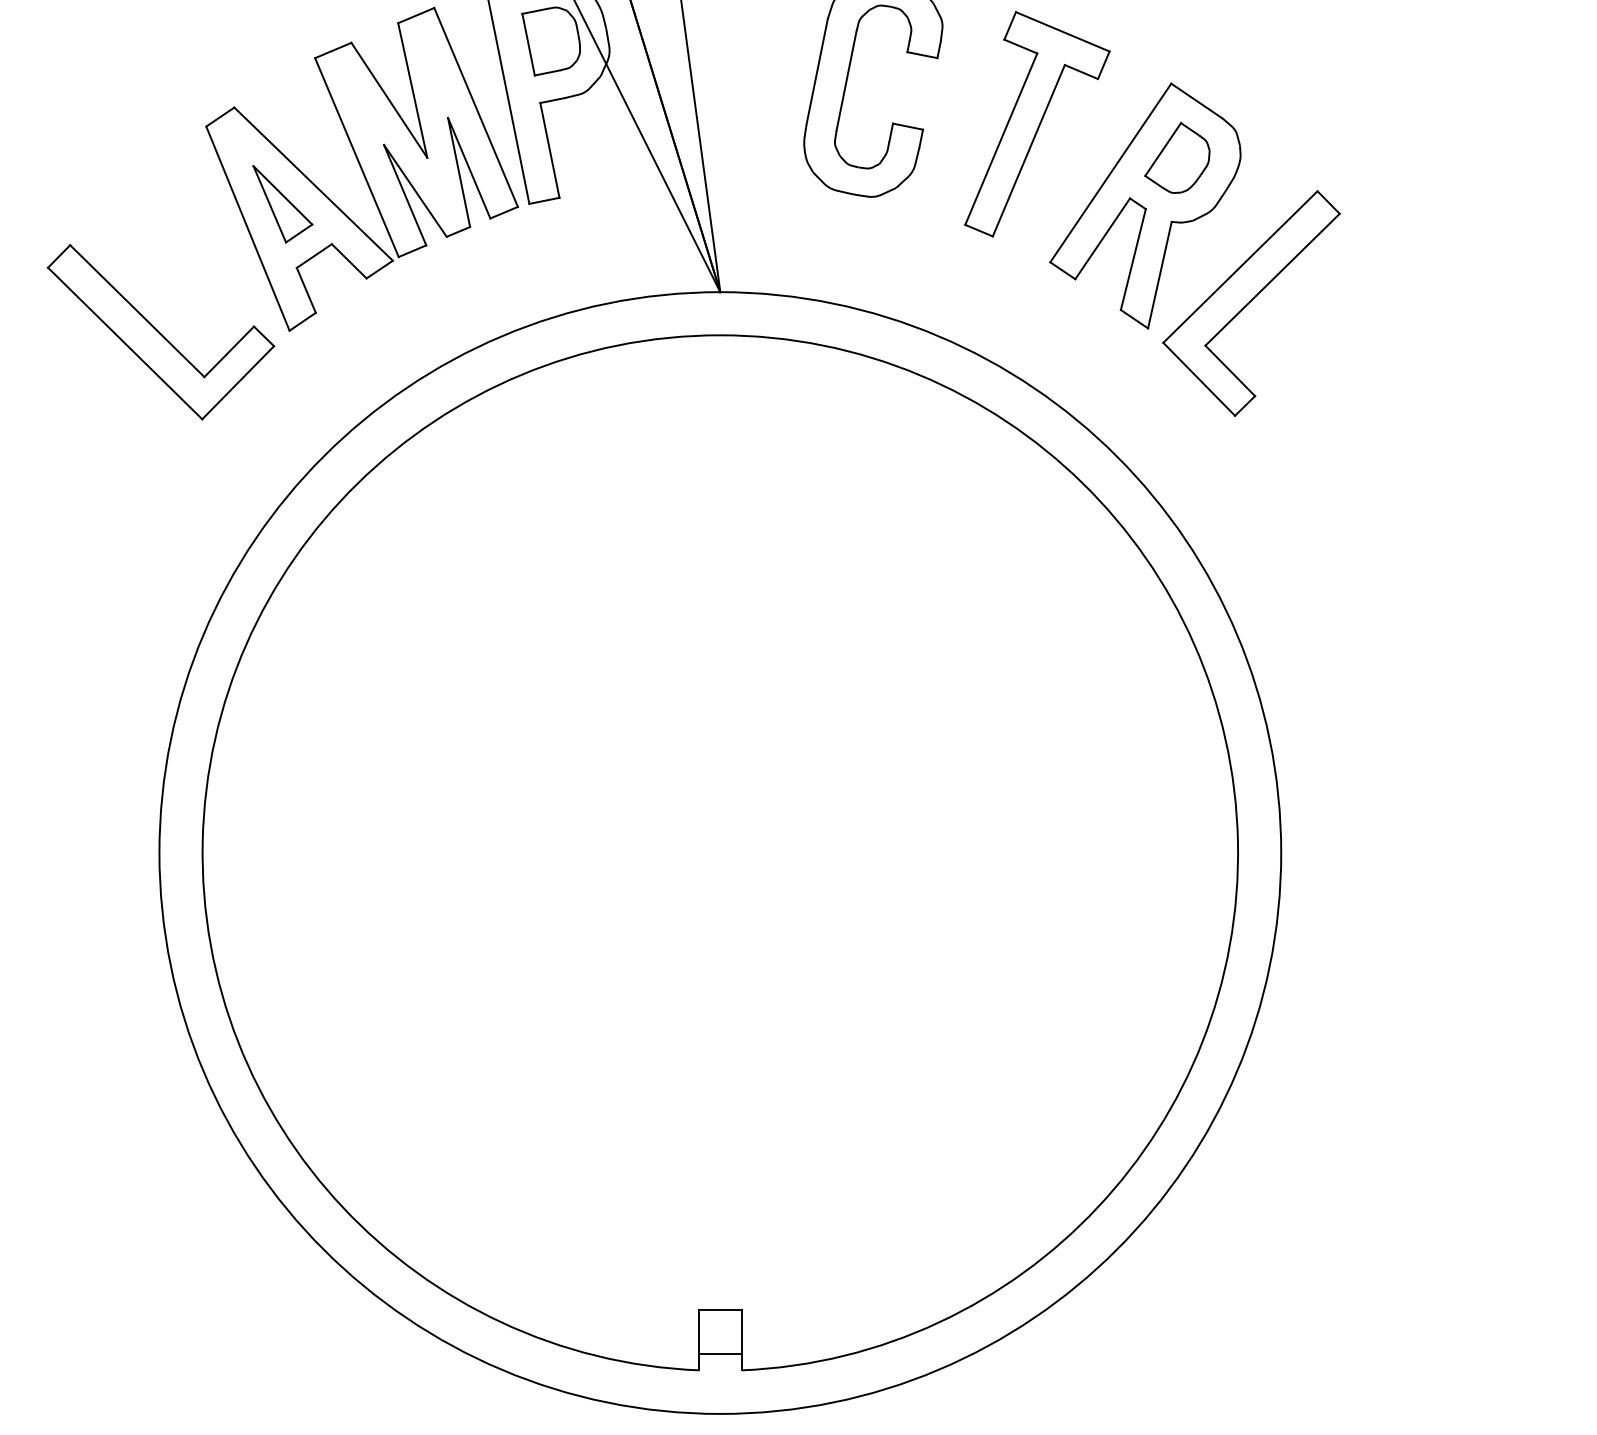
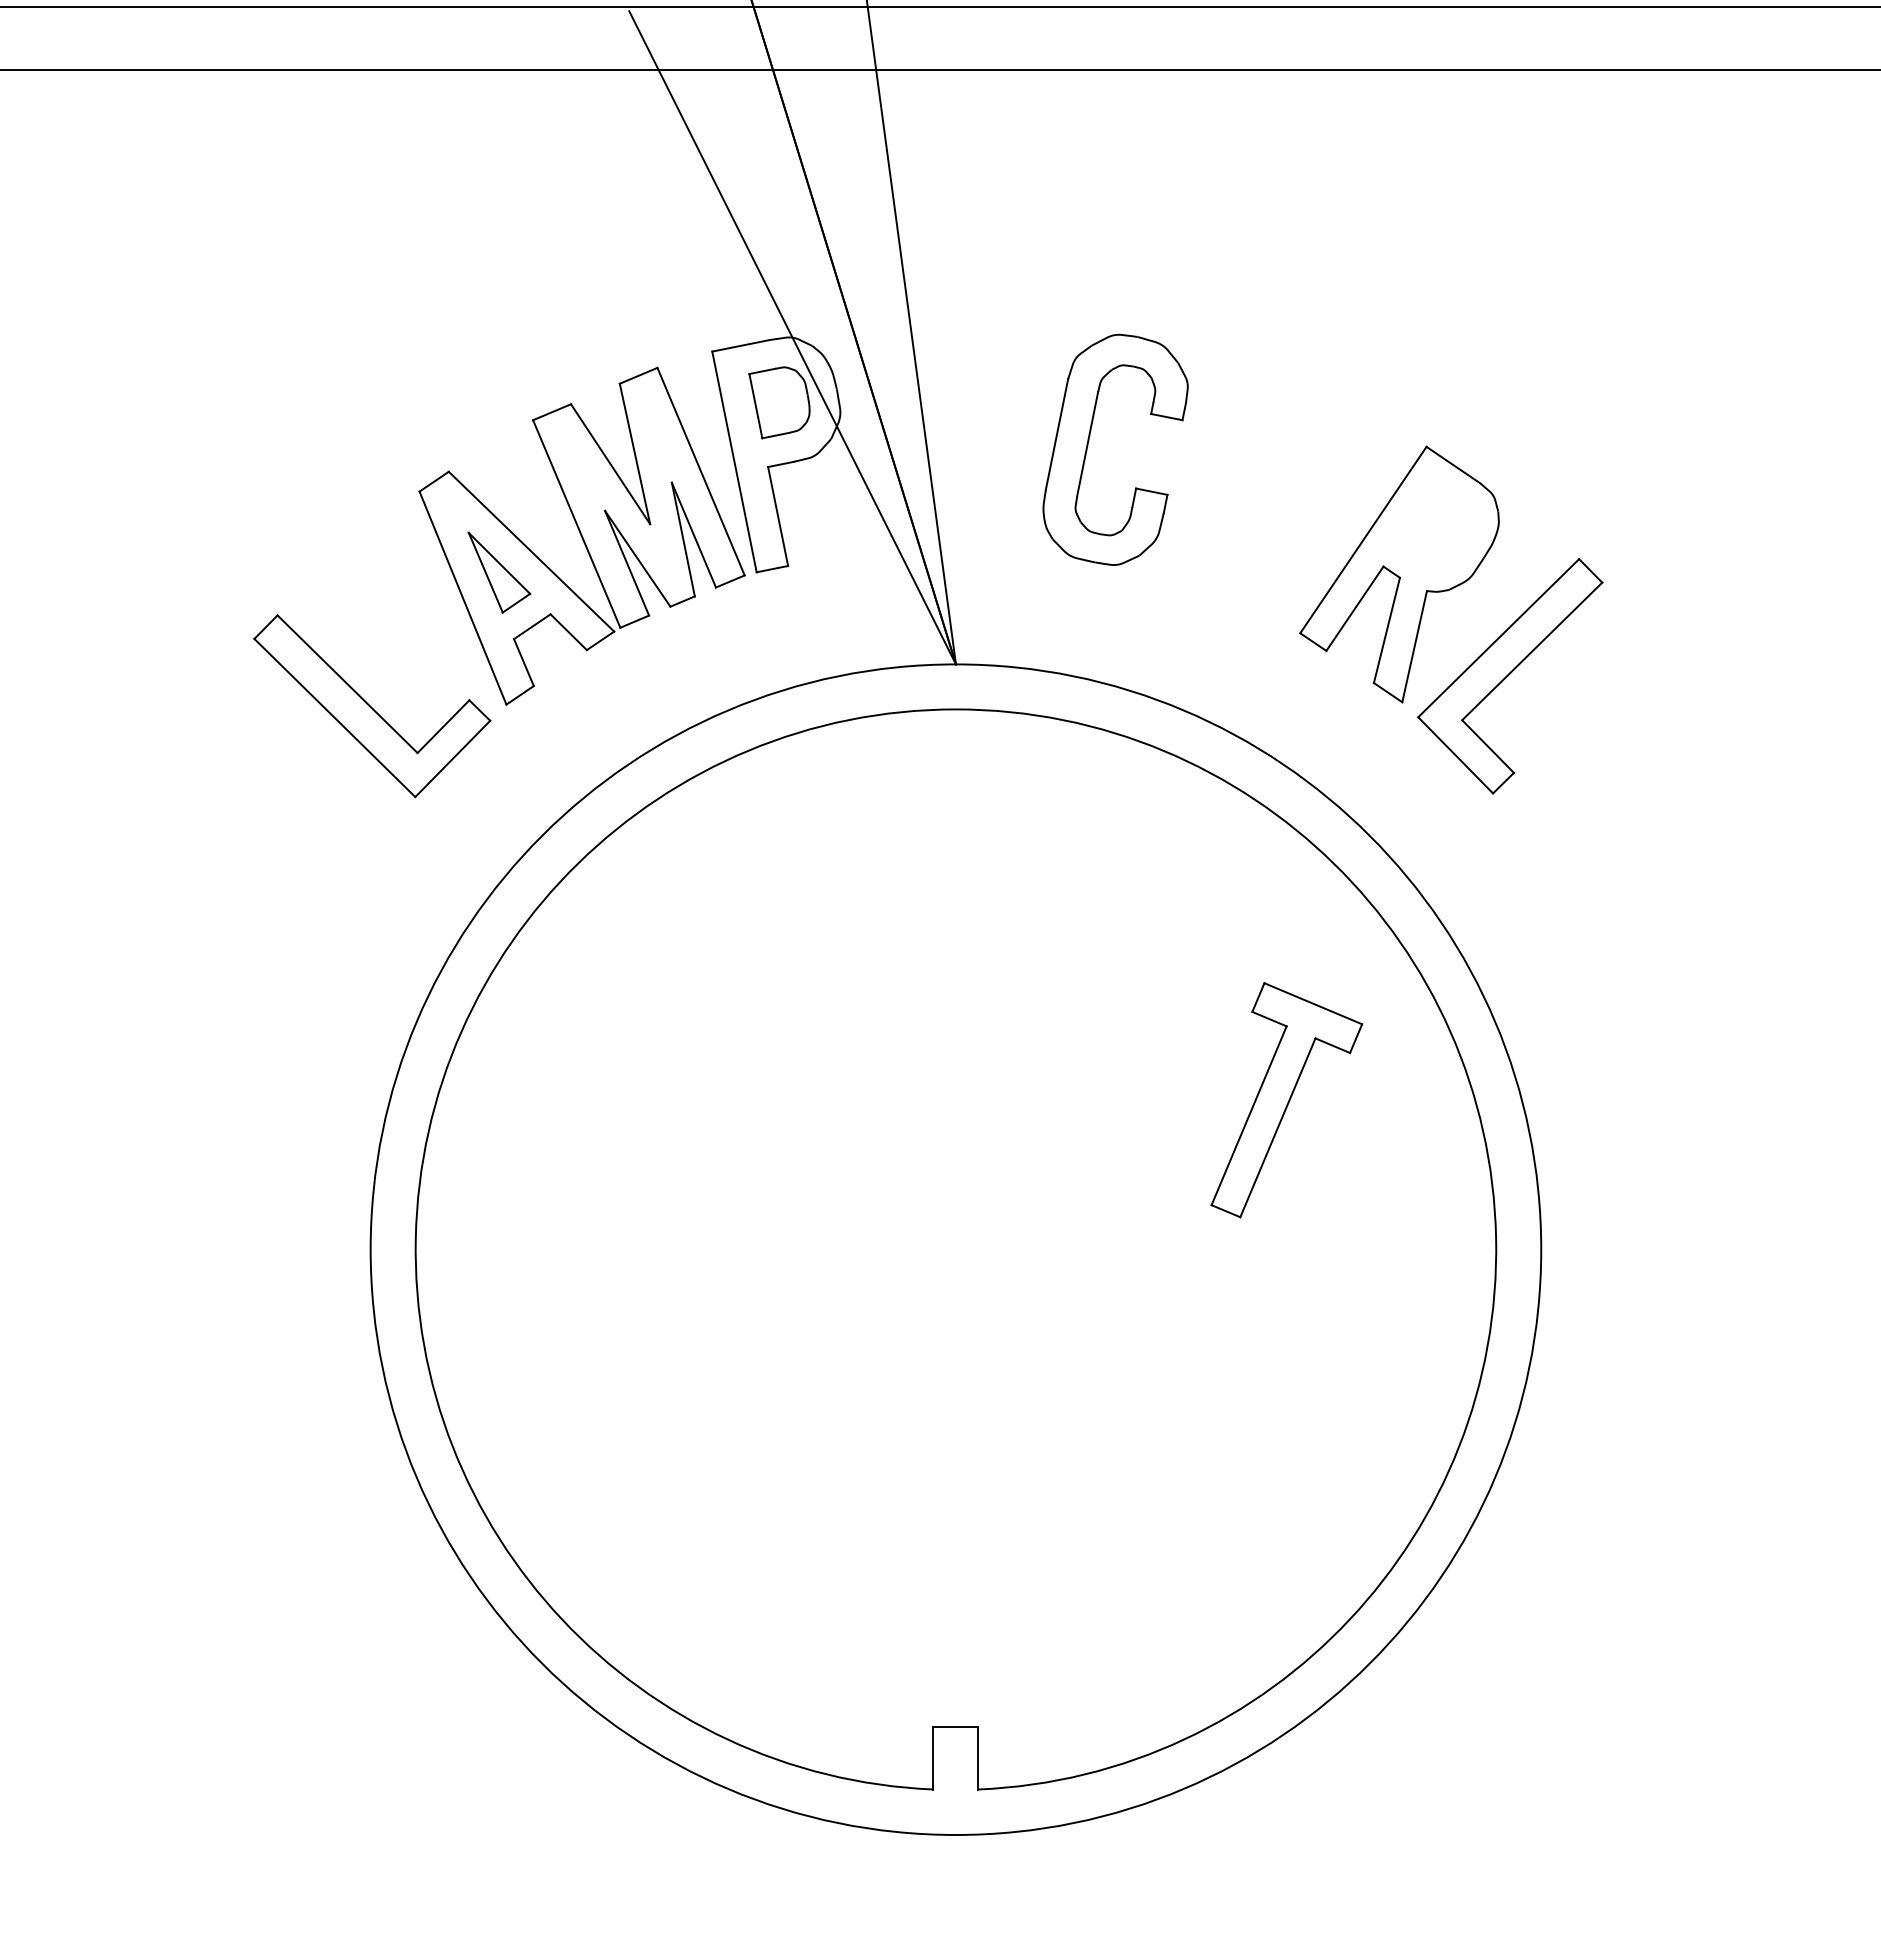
part: (1037, 124) -> (1286, 1100), moved
part: (1177, 157) -> (1432, 523), removed
line: (719, 1353) -> (955, 1771), removed

